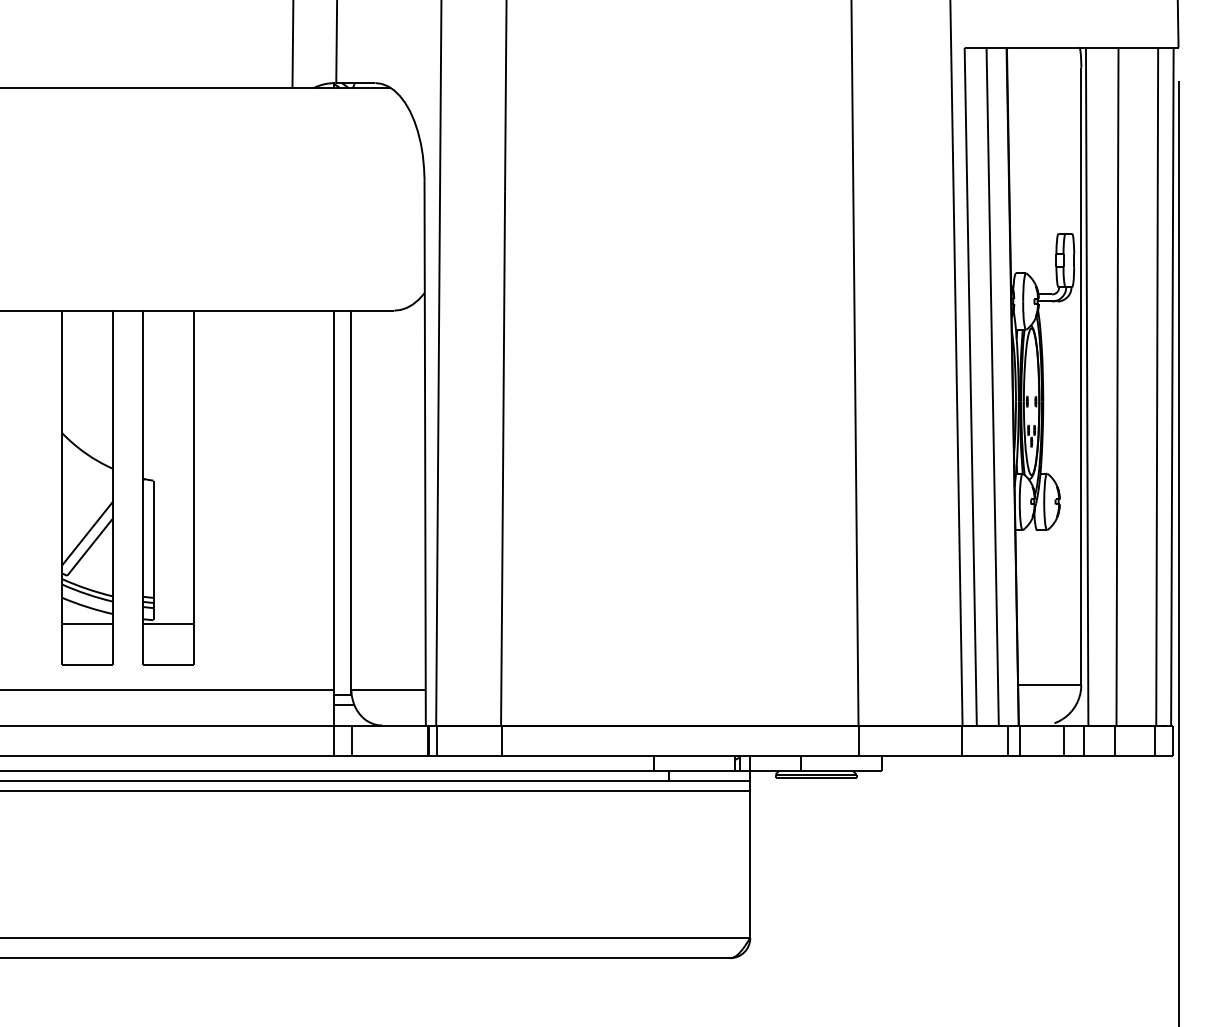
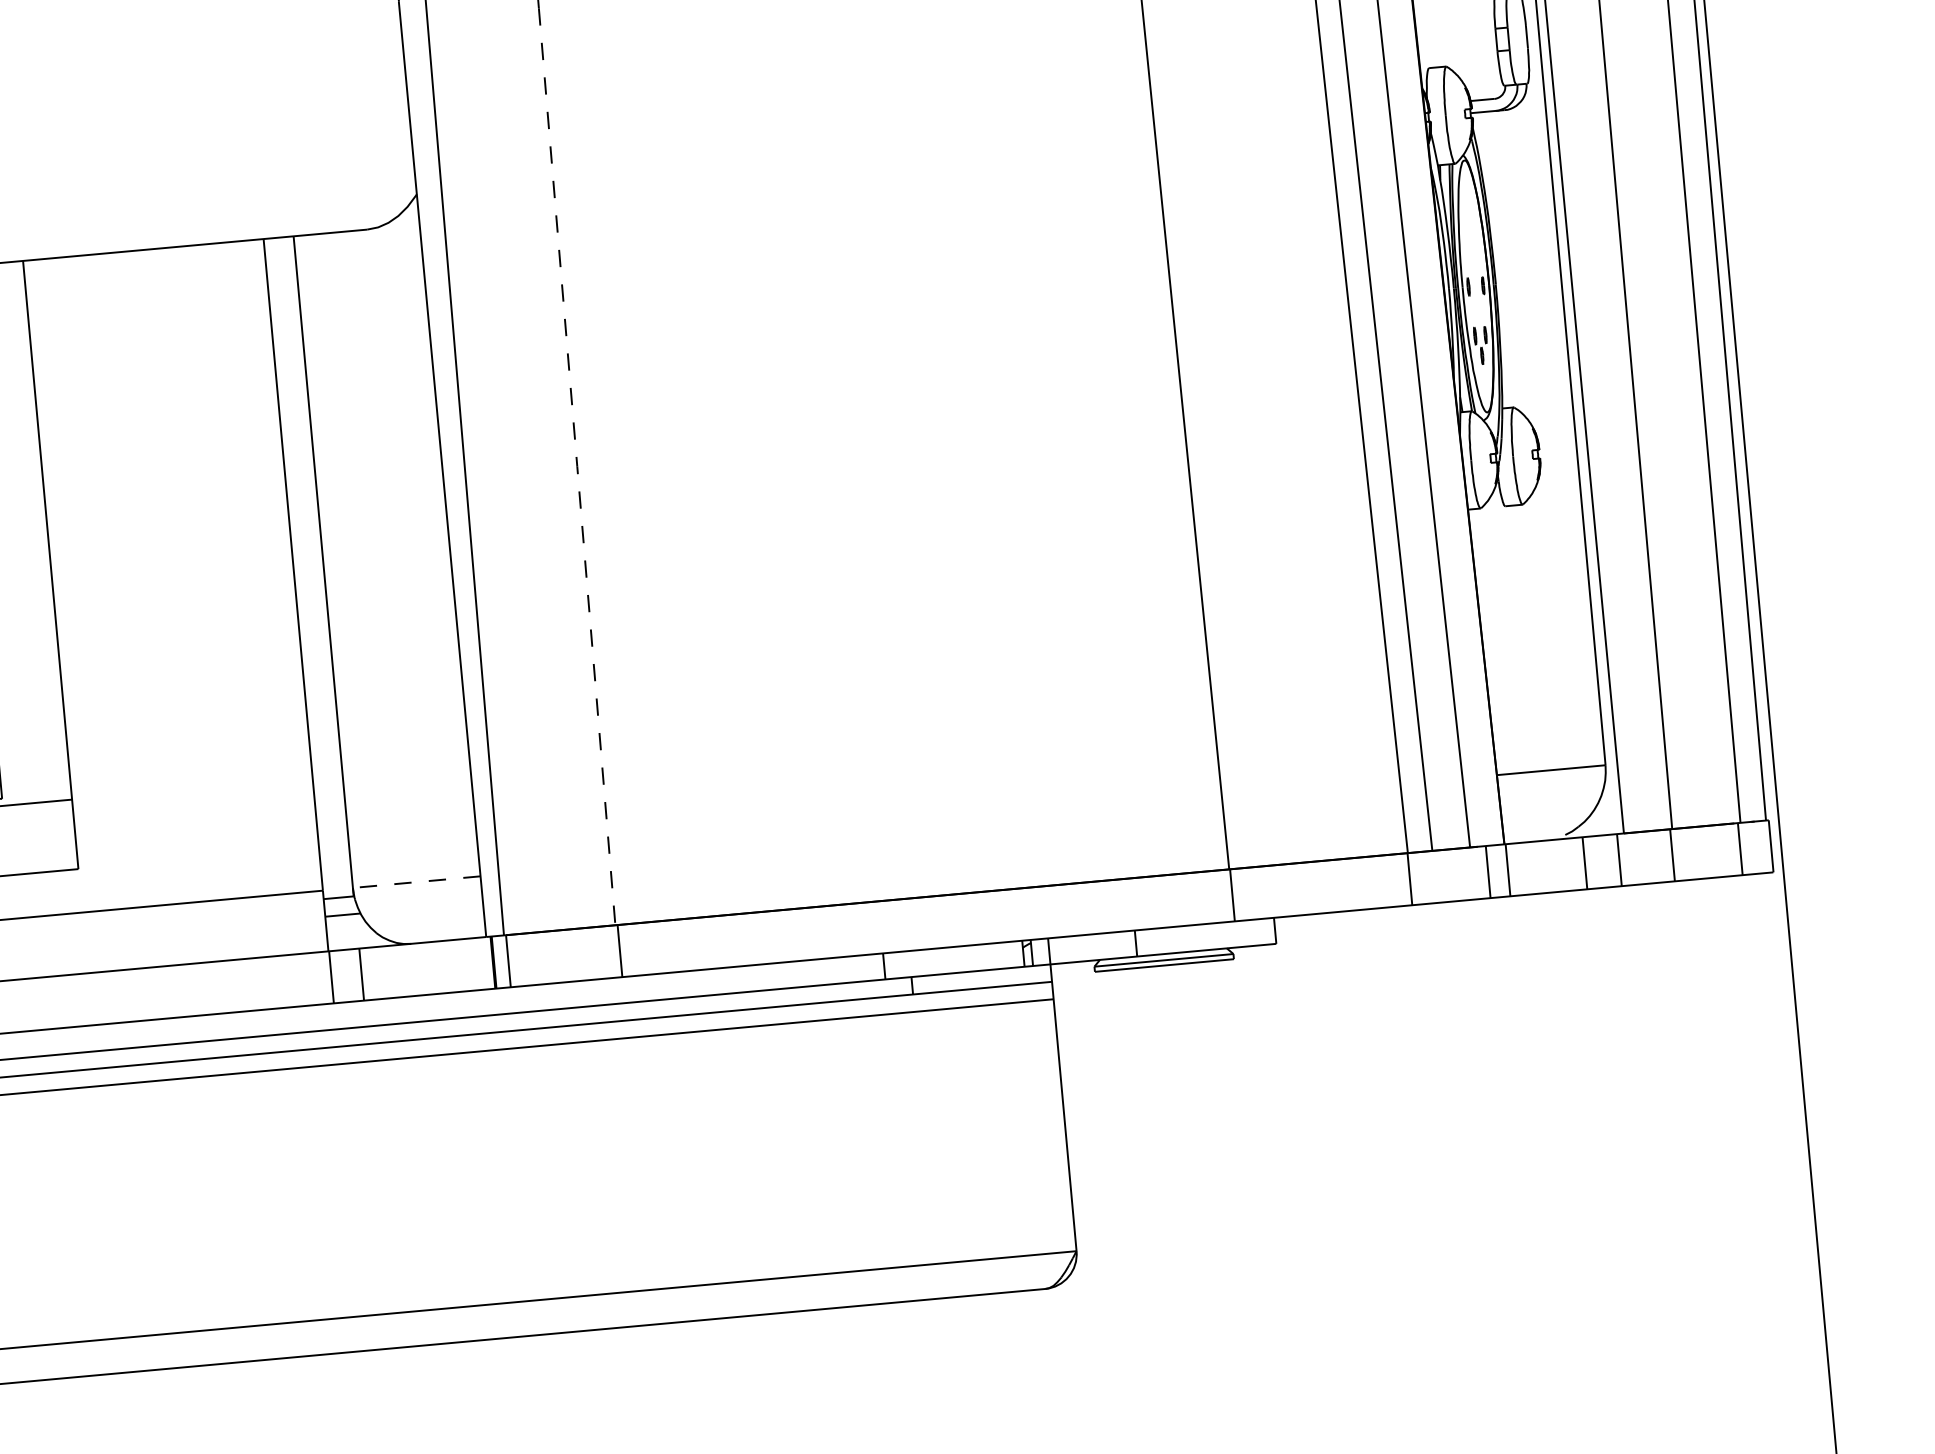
line: (503, 459) -> (578, 468), solid -> dashed
line: (388, 690) -> (416, 882), solid -> dashed

